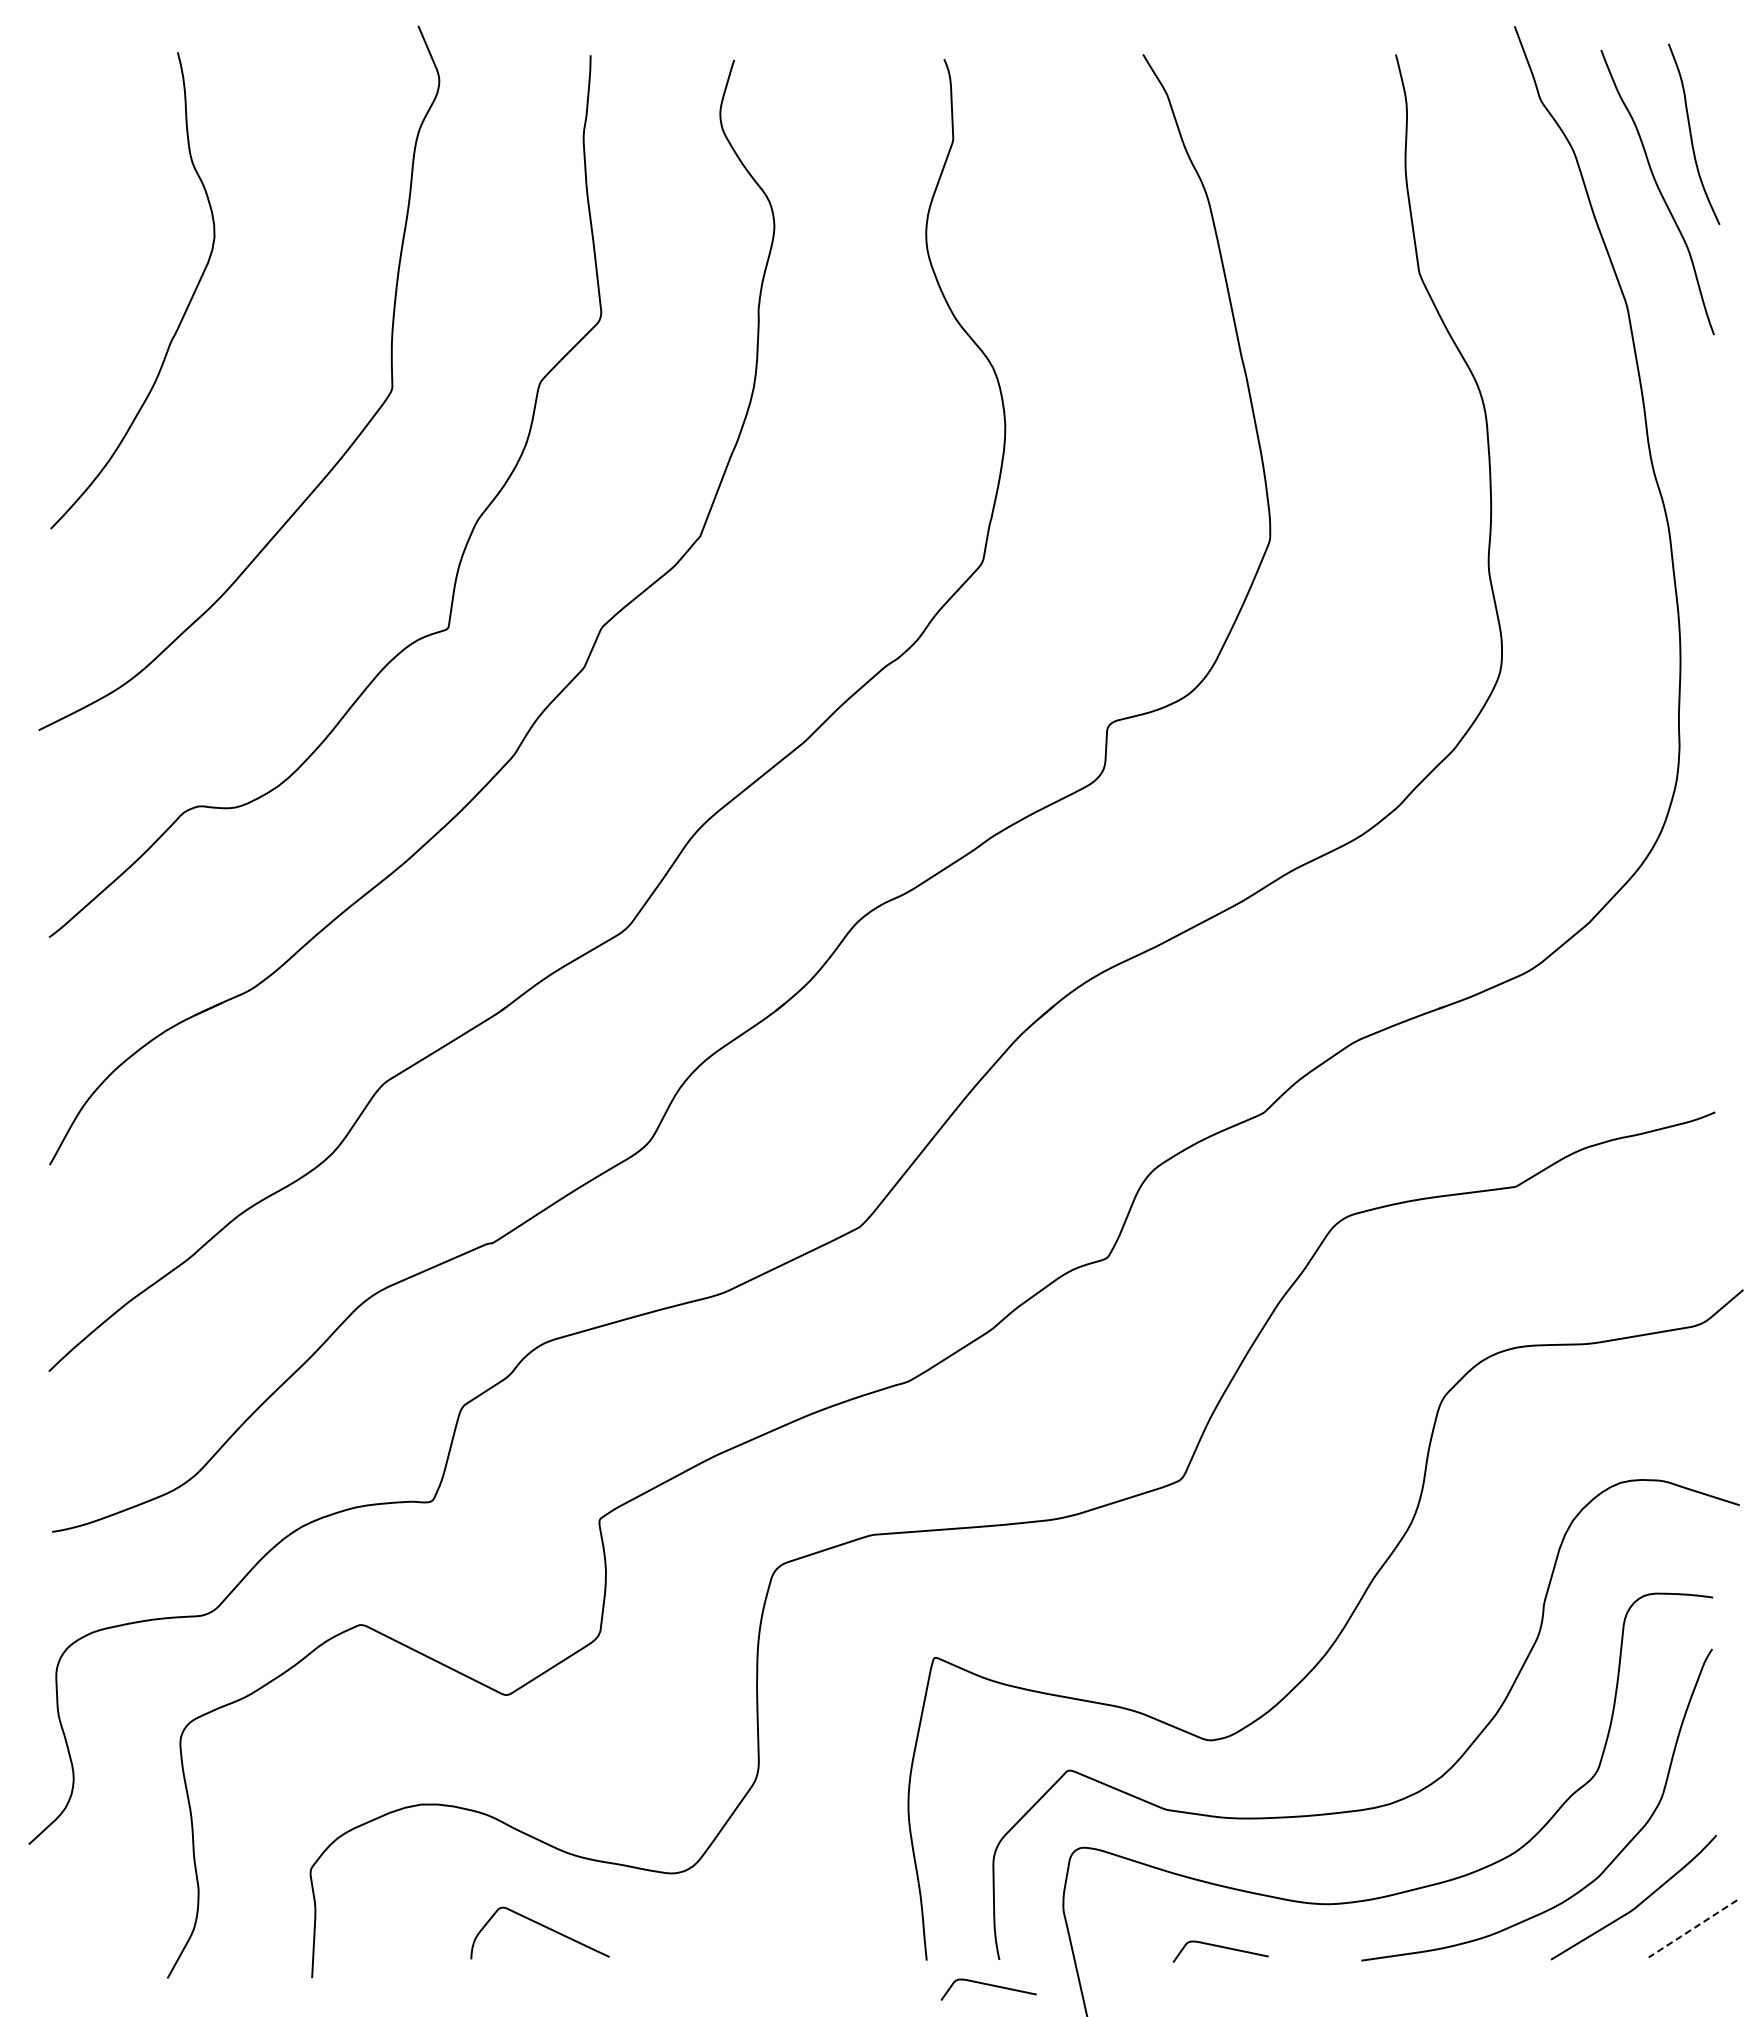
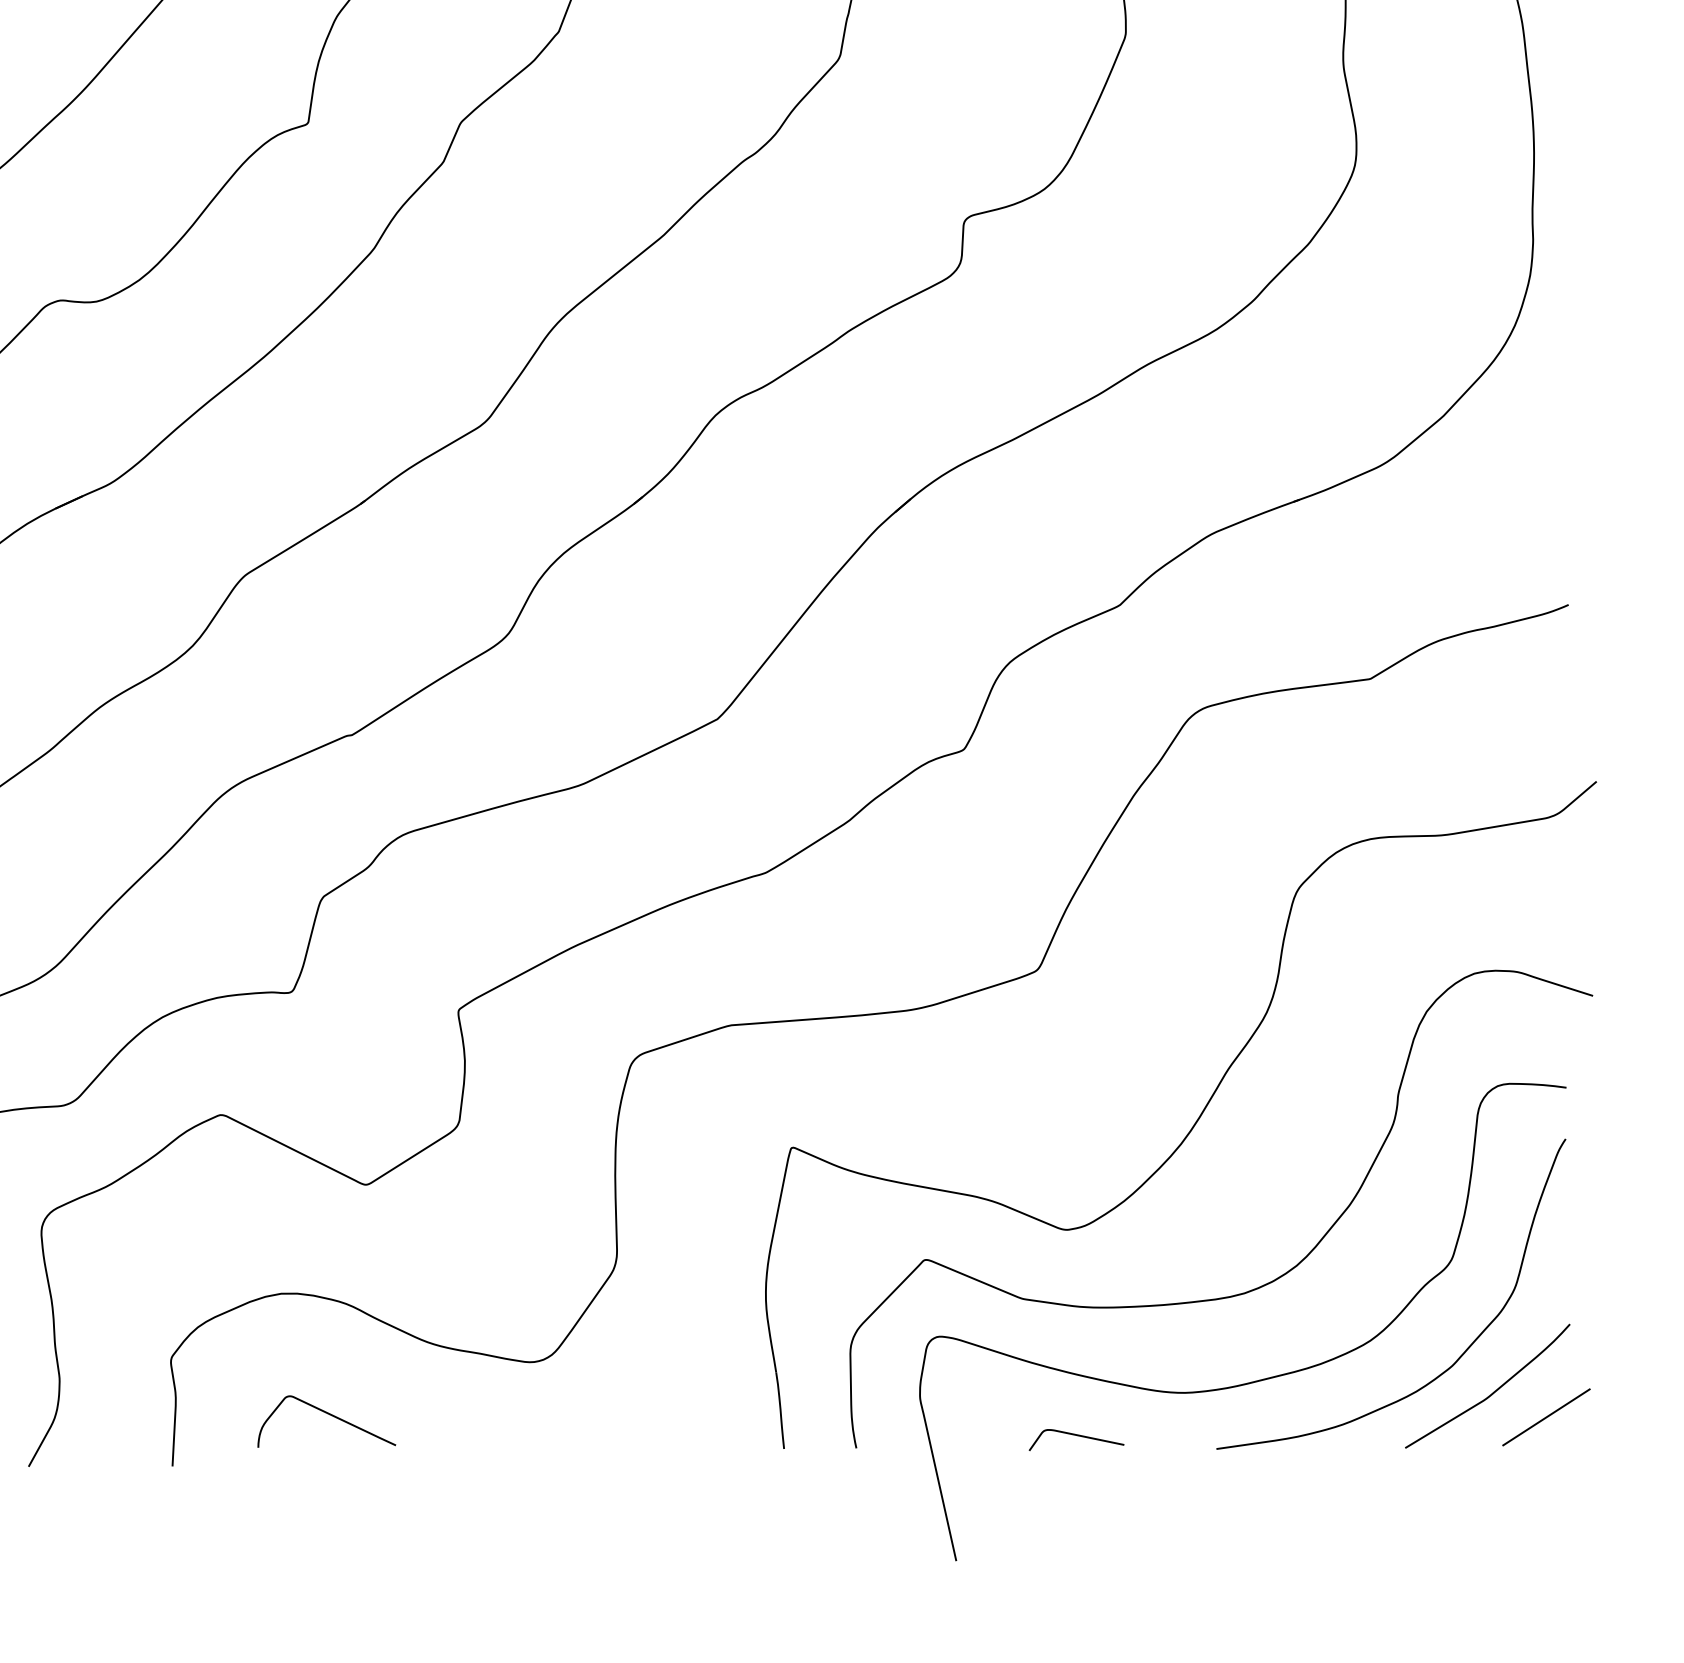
curve: (542, 1926) -> (329, 1415), moved
line: (1692, 1928) -> (1546, 1417), dashed -> solid
curve: (988, 1985) -> (845, 1473), removed

